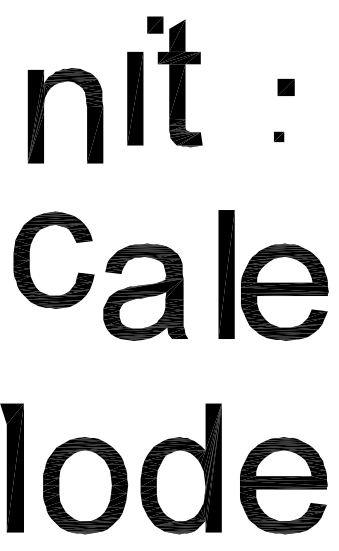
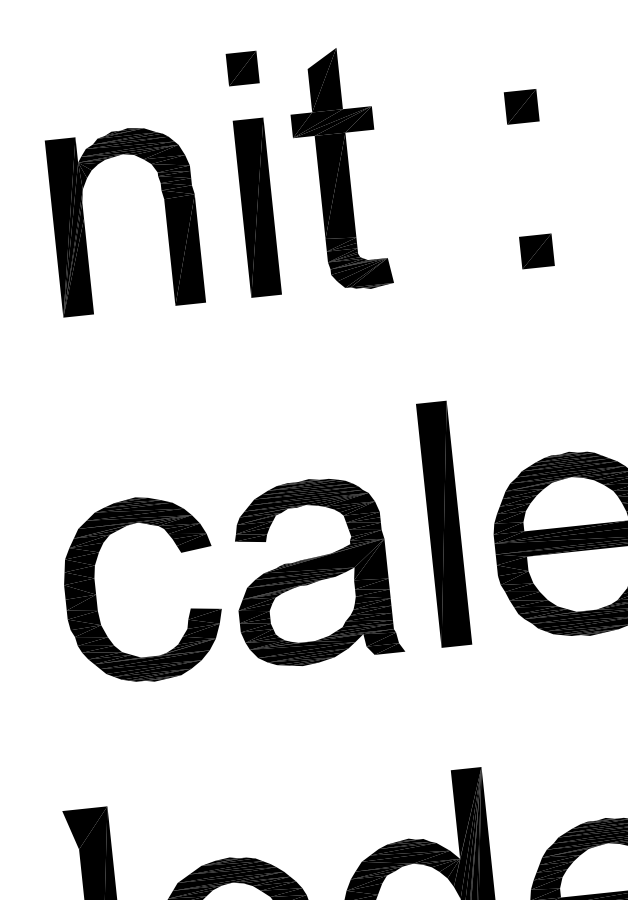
part: (155, 24) -> (242, 67), moved
part: (285, 86) -> (520, 105), moved
part: (43, 115) -> (83, 223), moved
part: (278, 136) -> (535, 250), size x1.67
part: (29, 259) -> (95, 593), moved
part: (226, 274) -> (443, 524), moved

